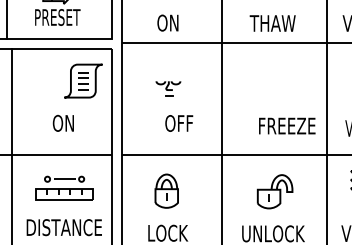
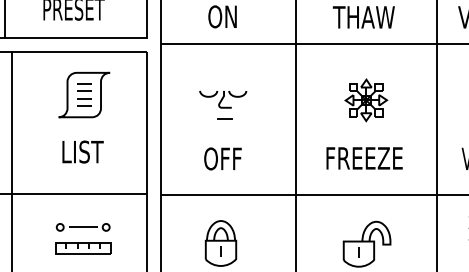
part: (83, 80) -> (84, 94), moved
part: (274, 84) -> (366, 99), added
part: (168, 88) -> (223, 105), size x1.43
text: (64, 122) -> (83, 150), ON -> LIST
text: (179, 123) -> (223, 158), moved
text: (287, 125) -> (364, 157), moved
part: (64, 194) -> (83, 247), size x0.71

